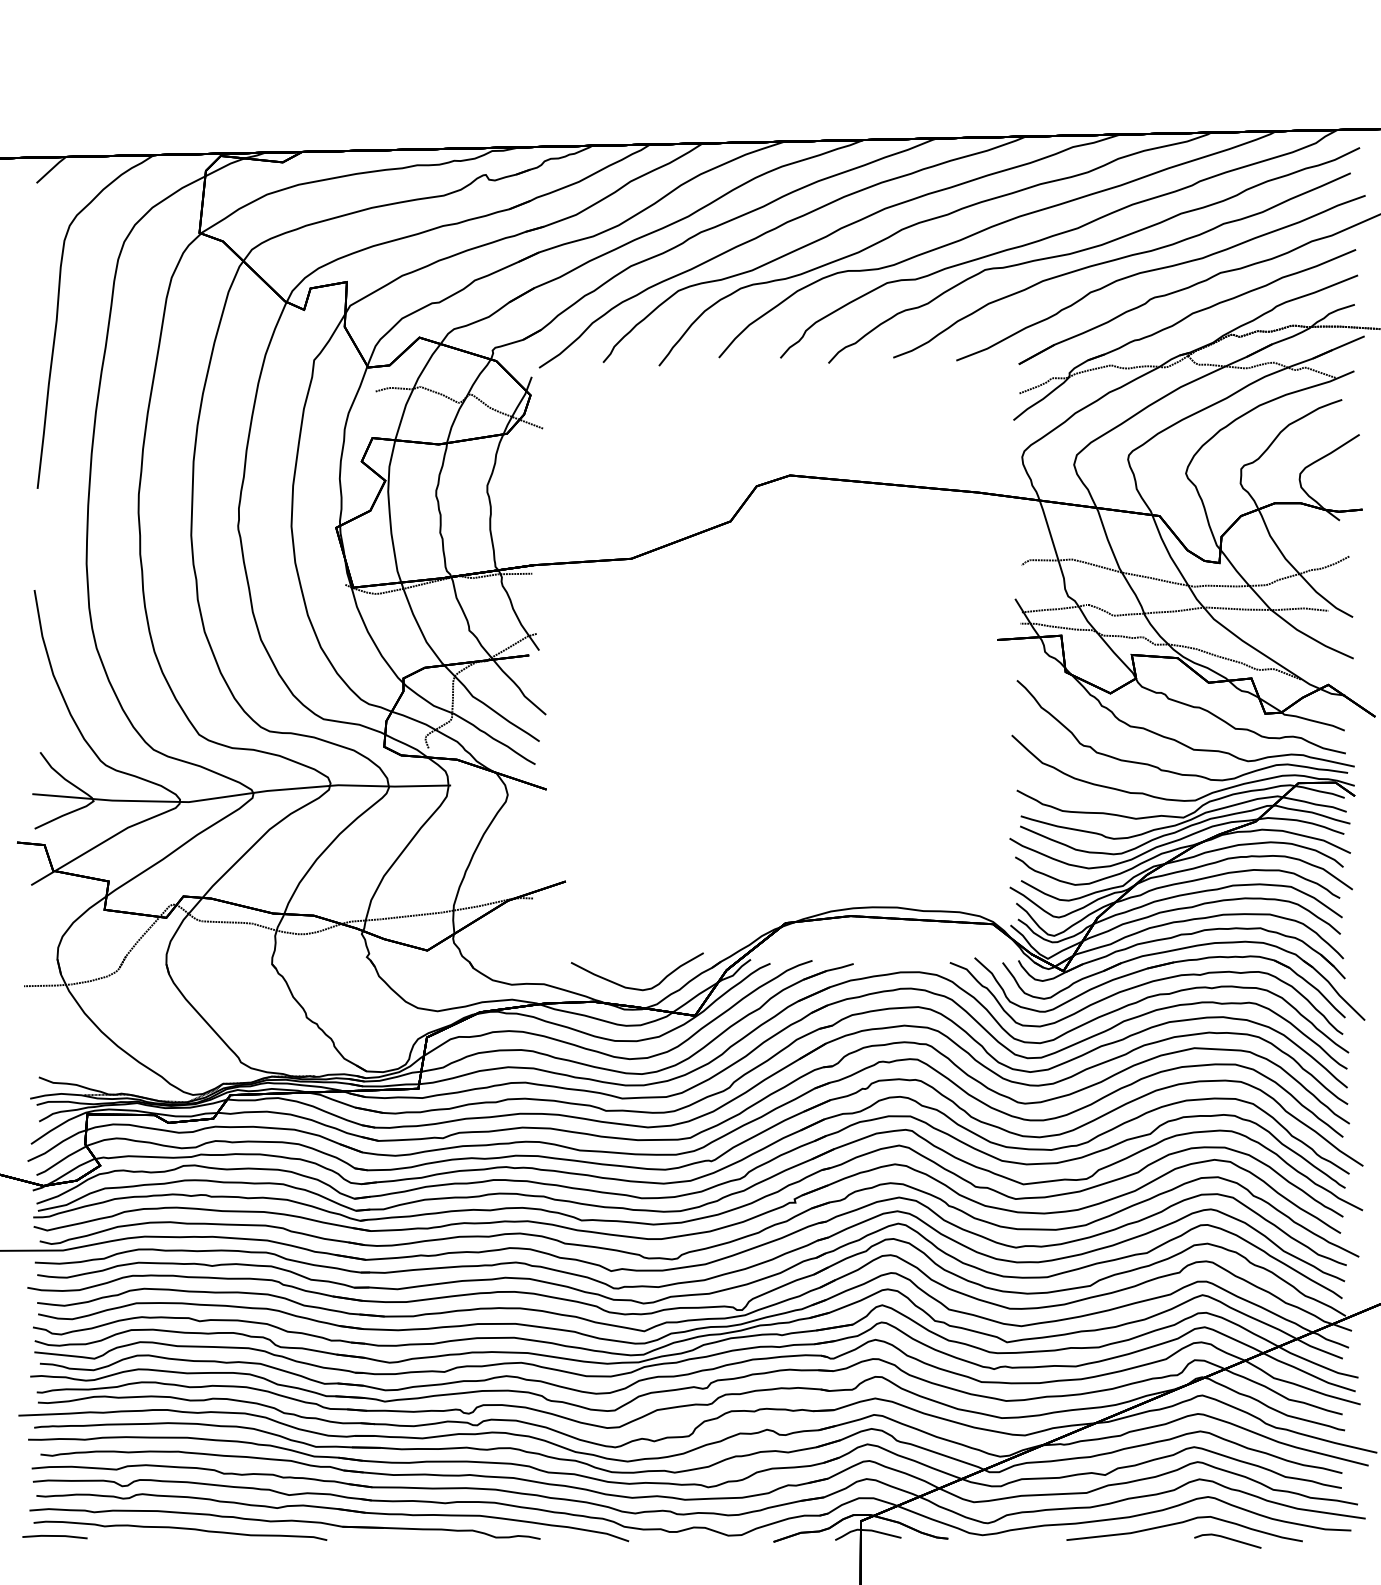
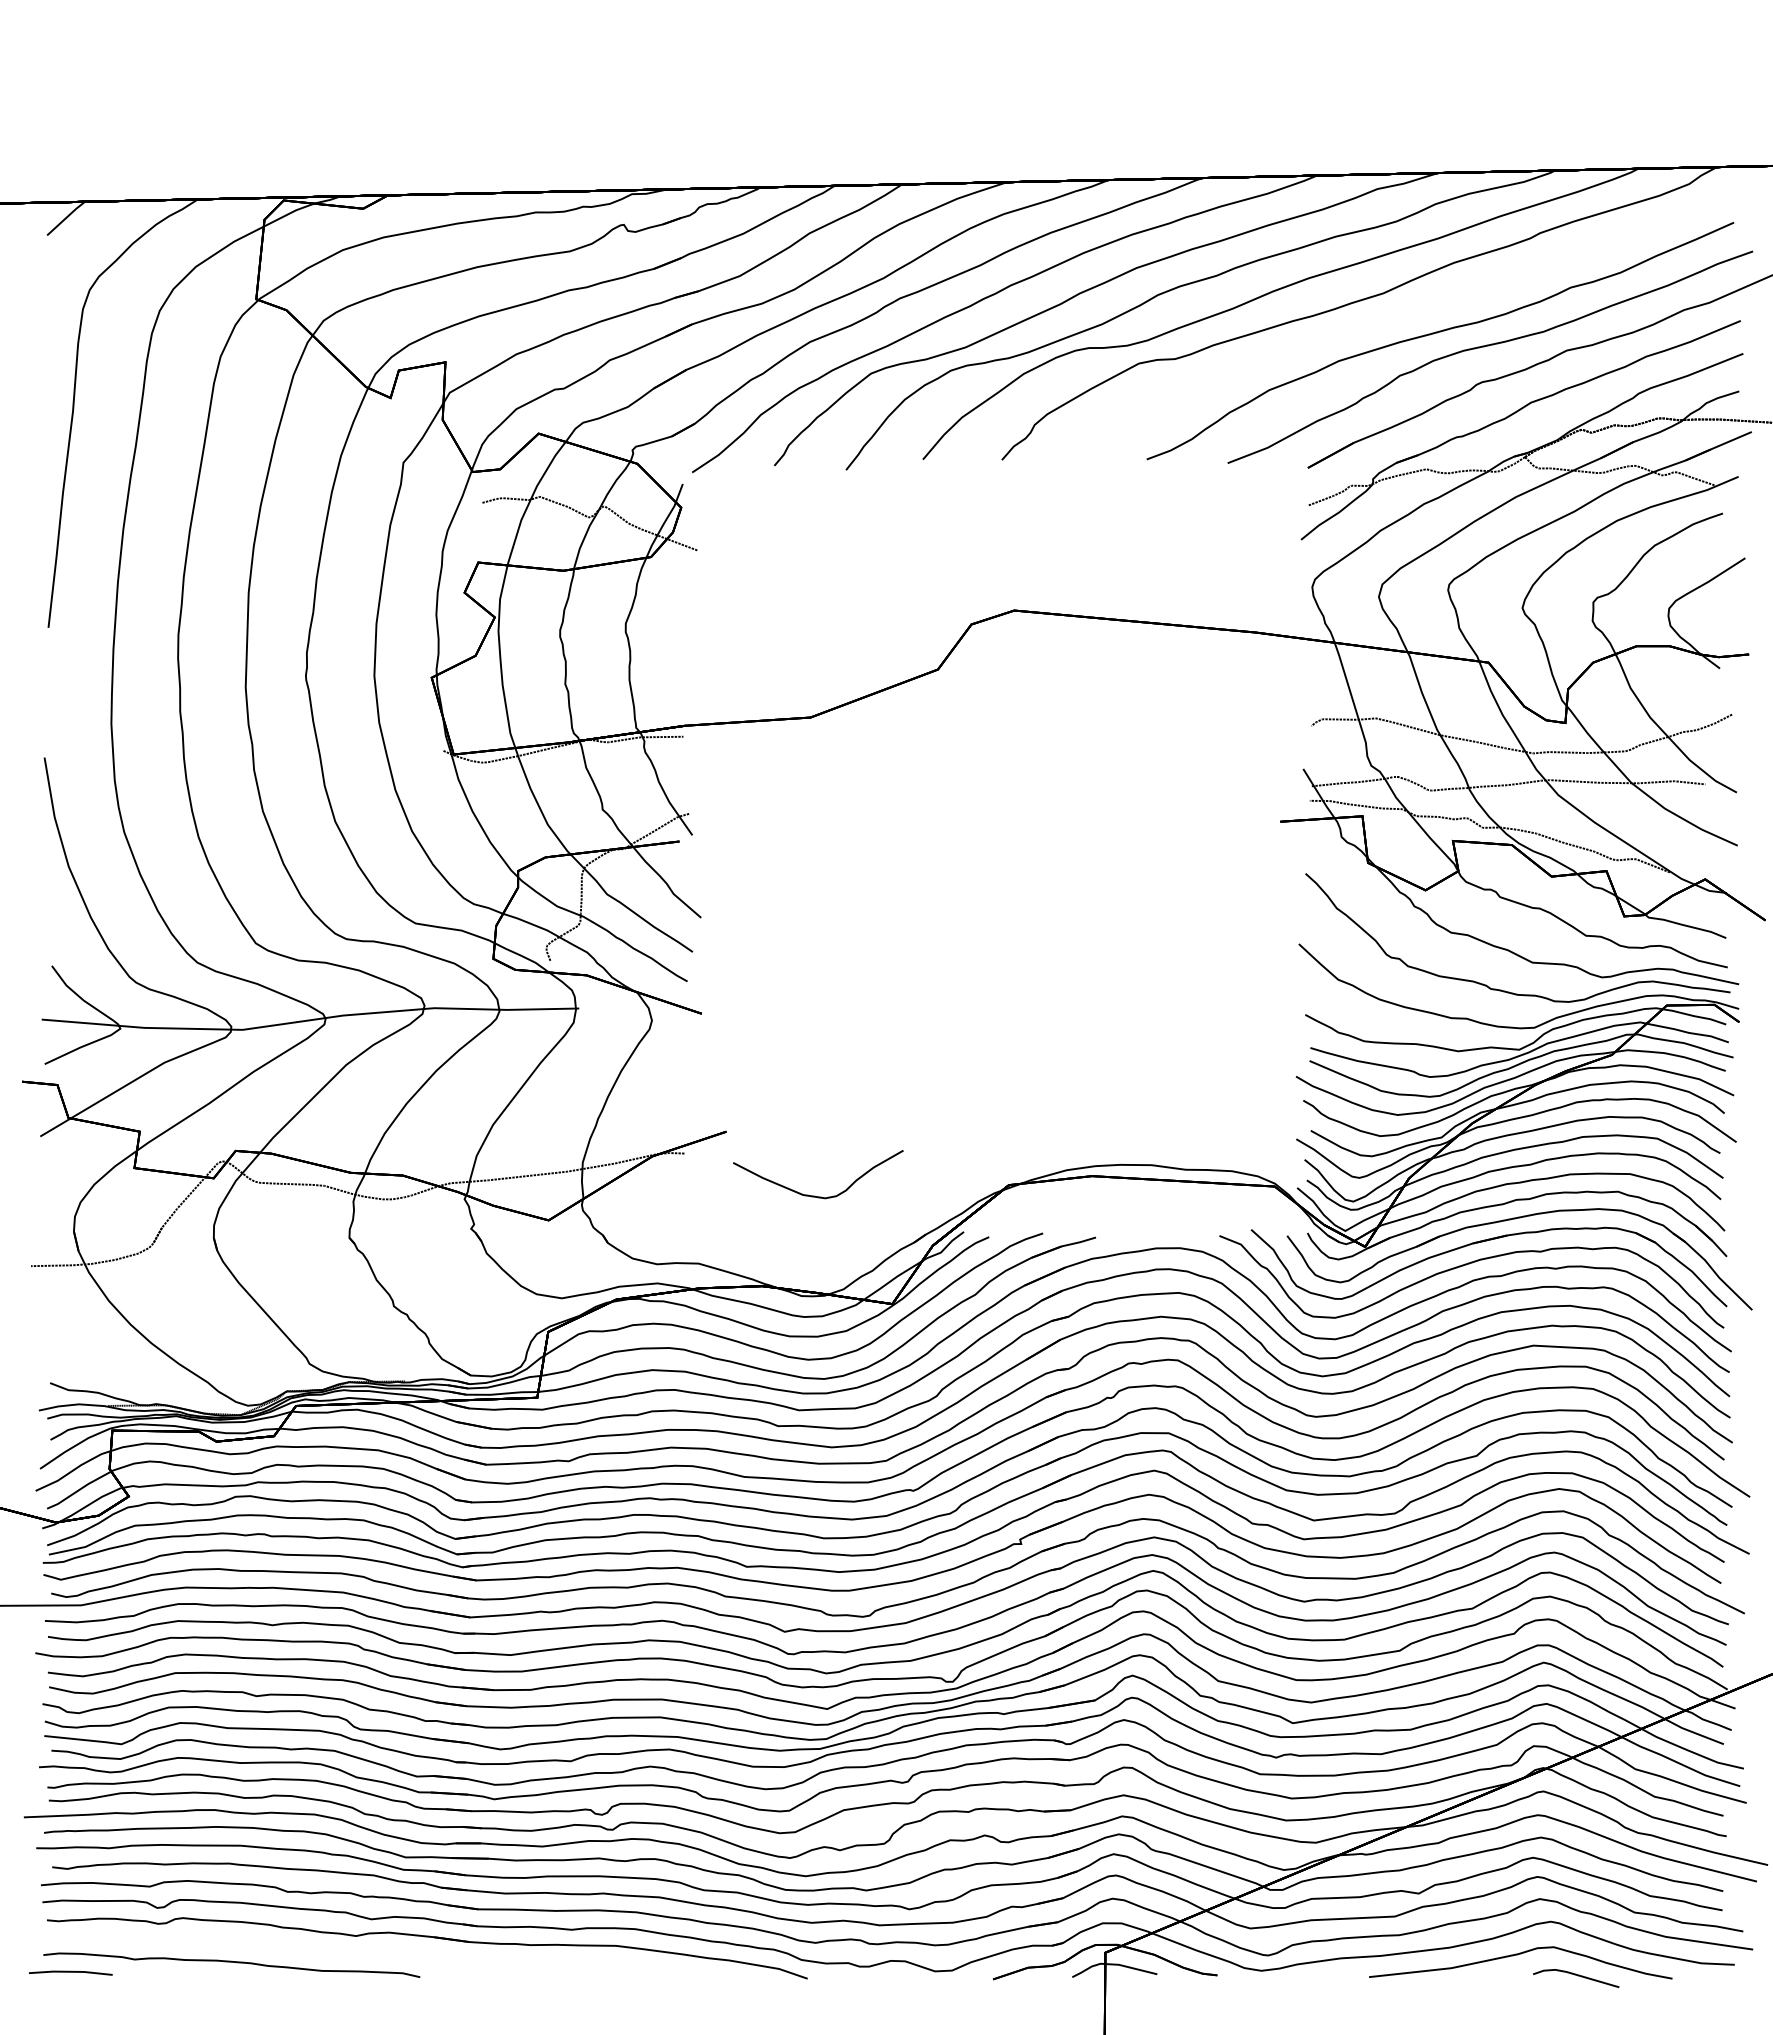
part: (1091, 248) -> (1401, 319), removed
curve: (635, 988) -> (815, 1195), moved
part: (285, 1524) -> (366, 1956), removed

